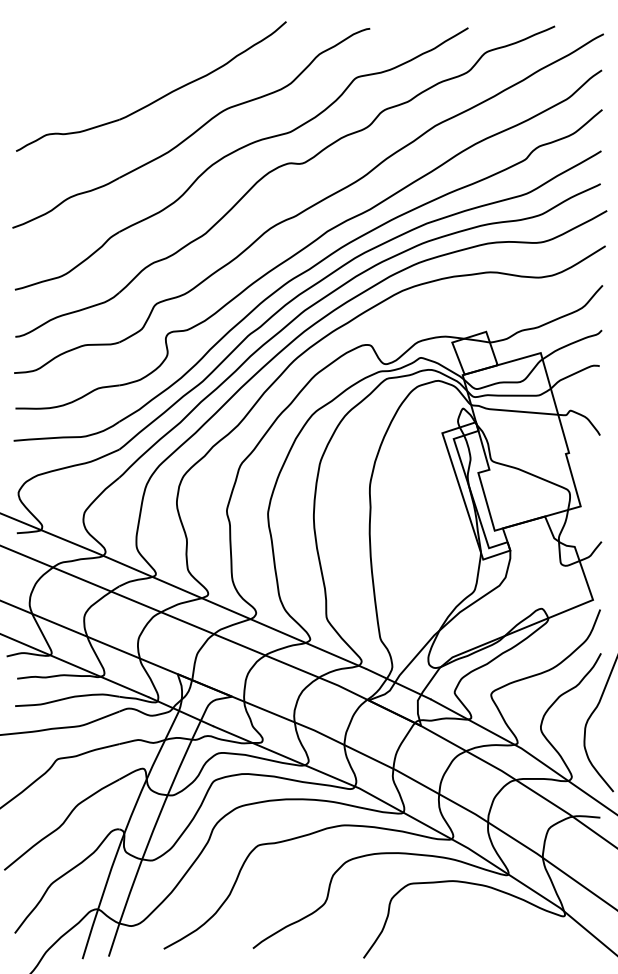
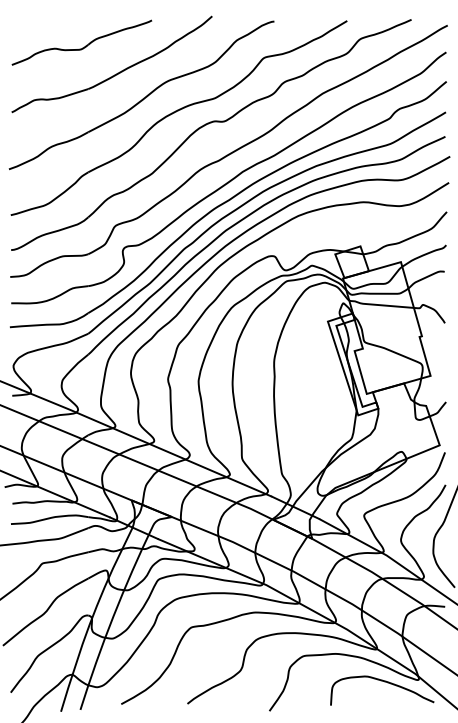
part: (115, 61) -> (85, 45), added
curve: (519, 919) -> (385, 682), added

